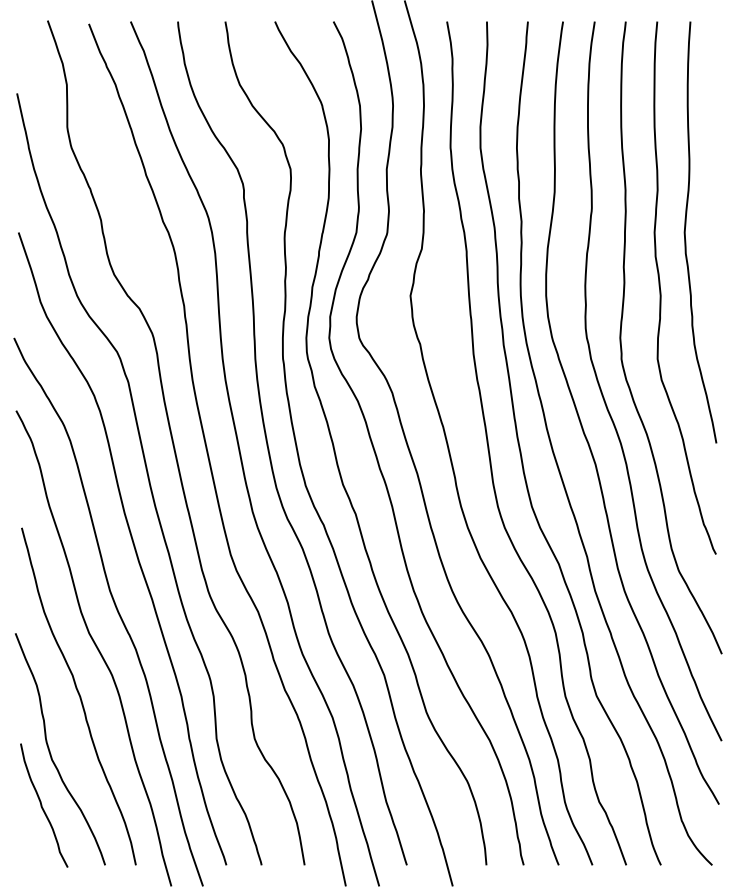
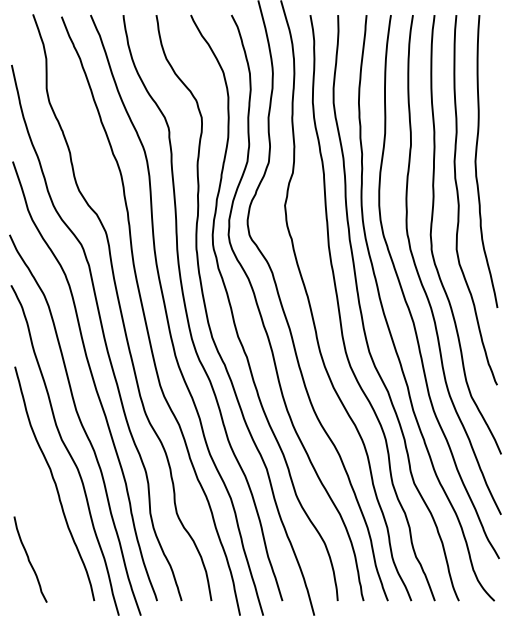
curve: (51, 750) -> (35, 521), removed

